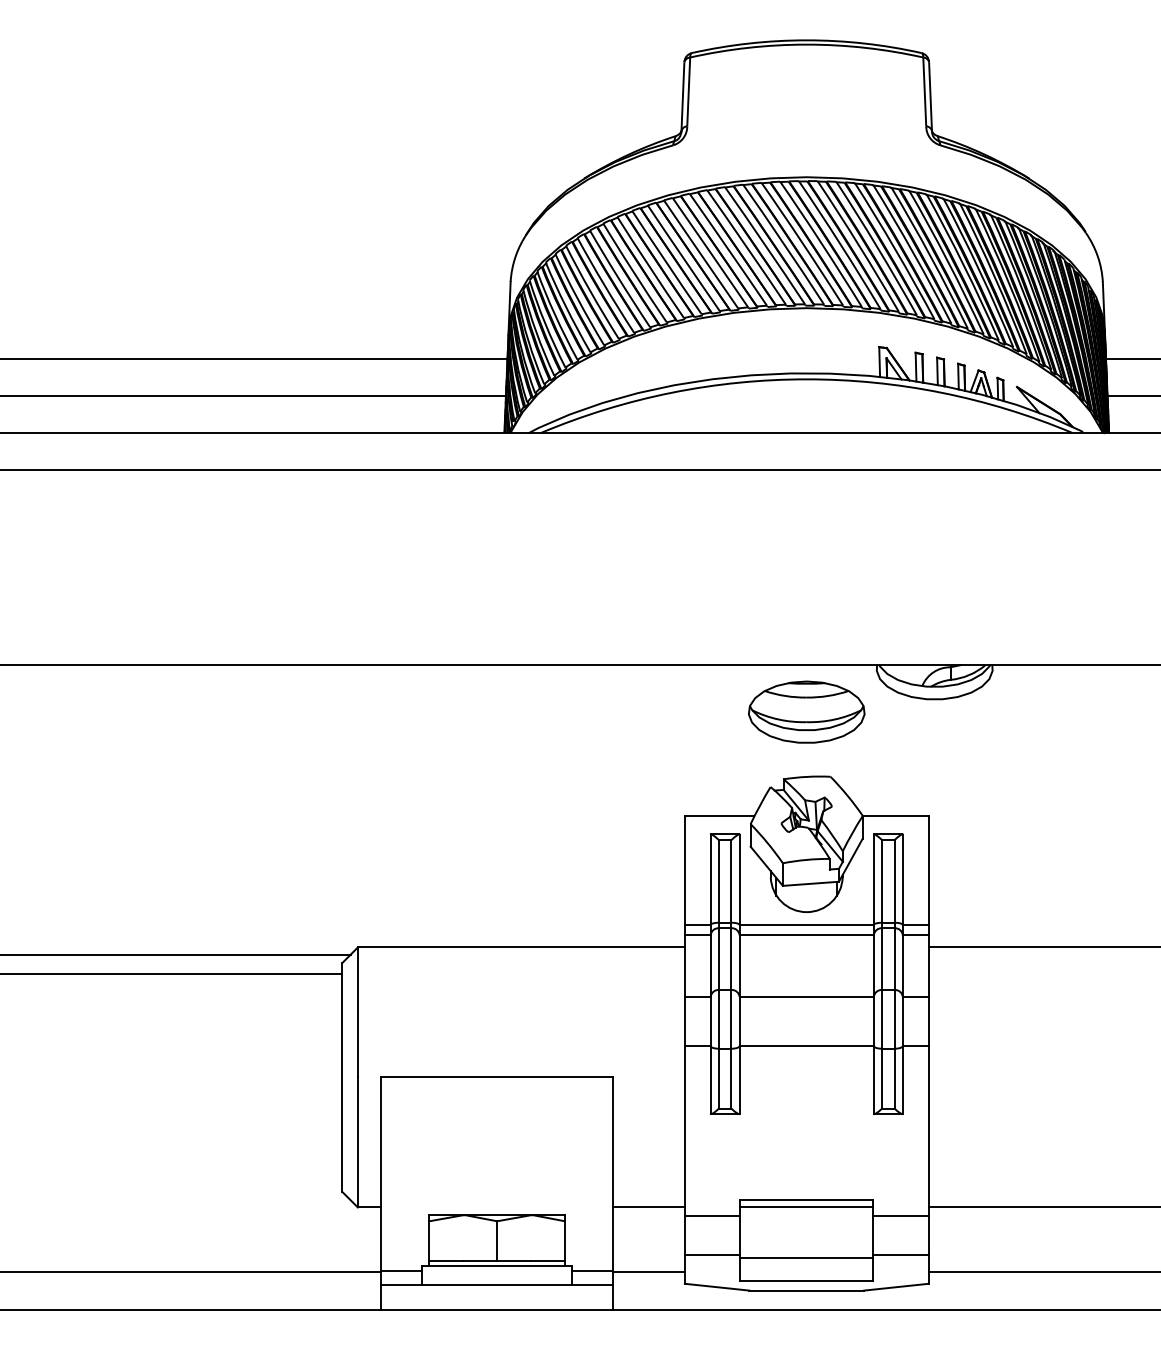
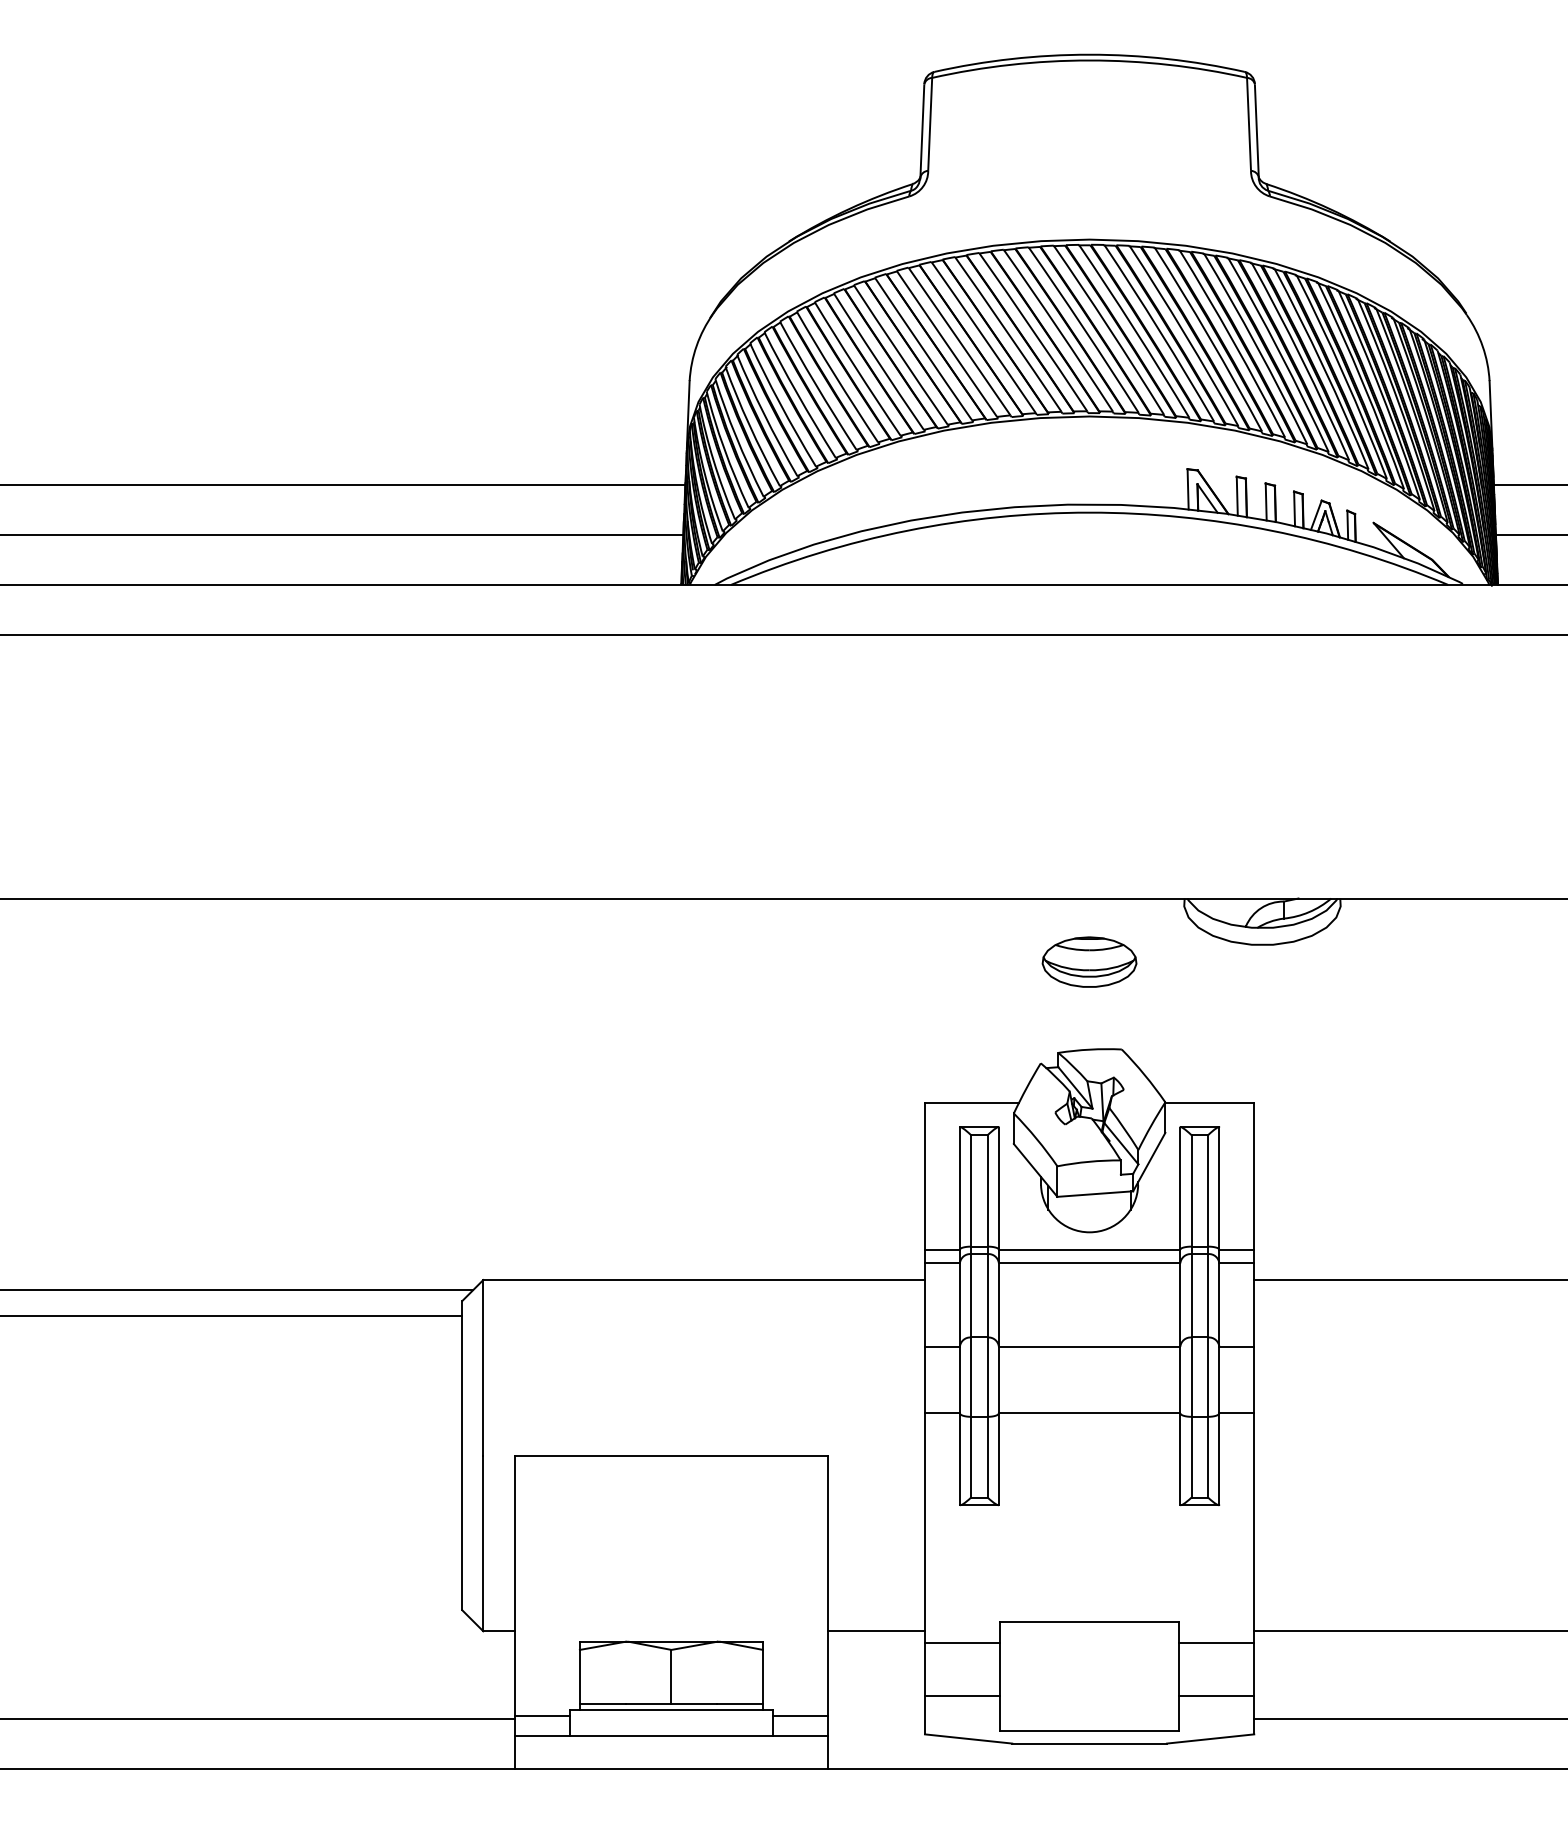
part: (806, 711) -> (1089, 961), size x0.6
line: (806, 1207) -> (1089, 1631), removed
line: (806, 1257) -> (1089, 1699), removed
line: (648, 1272) -> (876, 1719), removed

